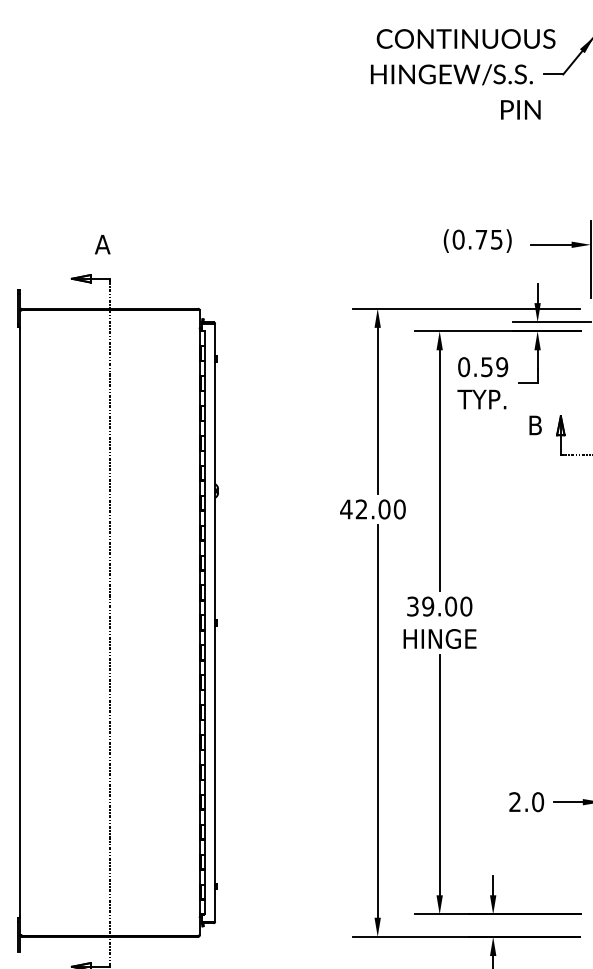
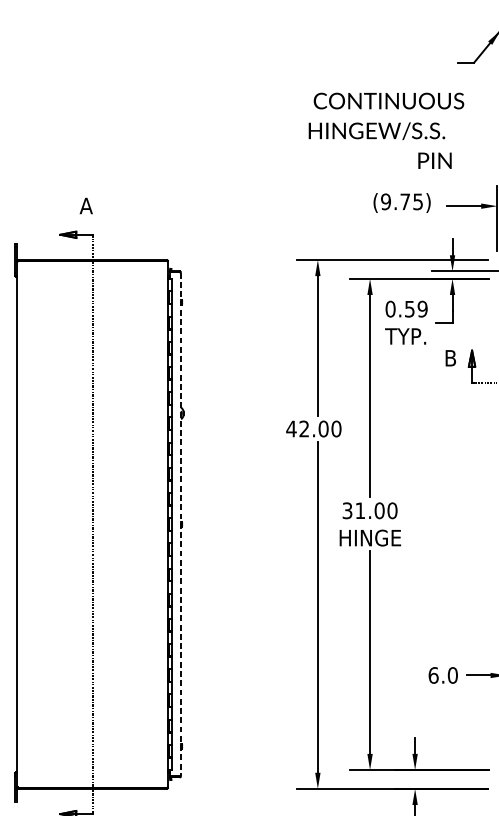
text: (463, 74) -> (386, 130), moved
text: (458, 239) -> (385, 201), (0.75) -> (9.75)
text: (428, 606) -> (360, 510), 39.00 -> 31.00
line: (215, 622) -> (181, 524), solid -> dashed
text: (515, 802) -> (433, 675), 2.0 -> 6.0

